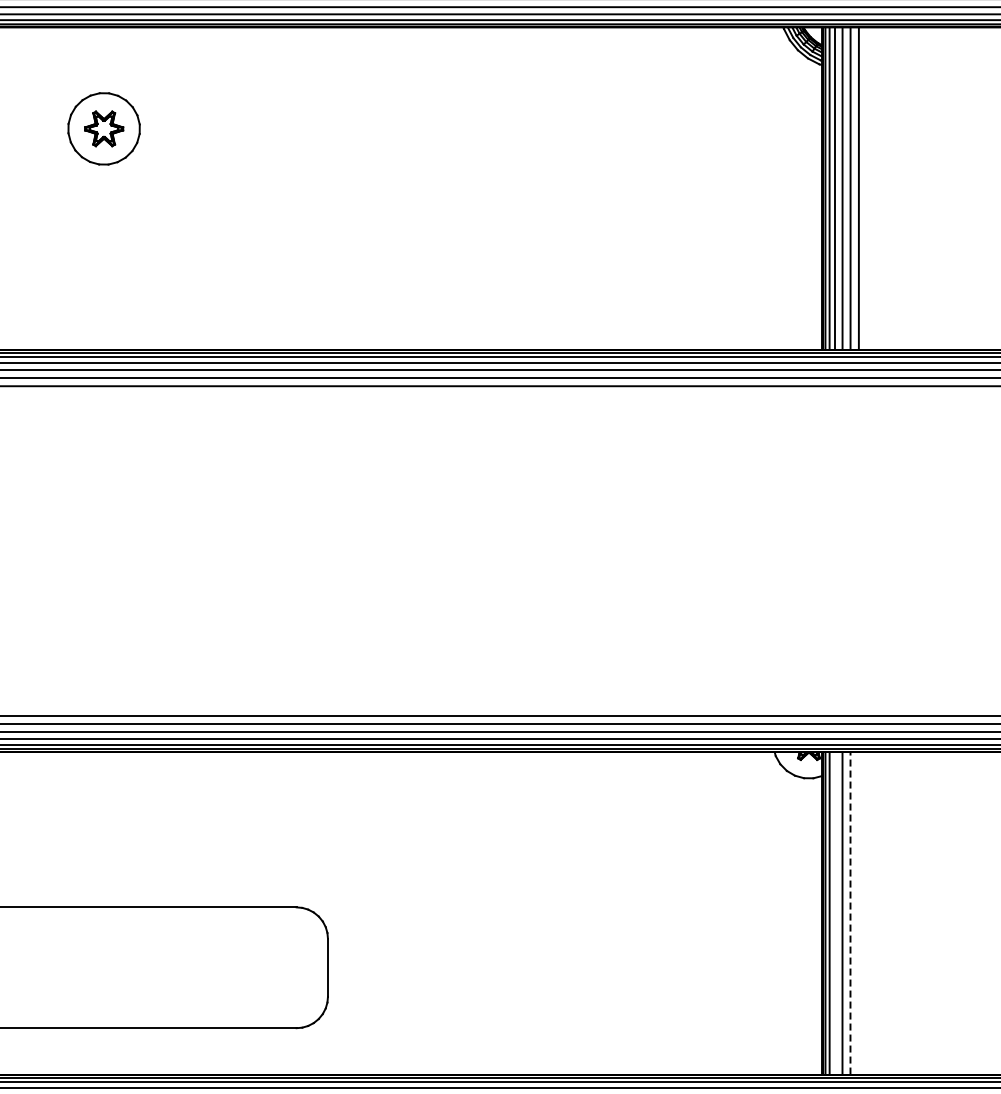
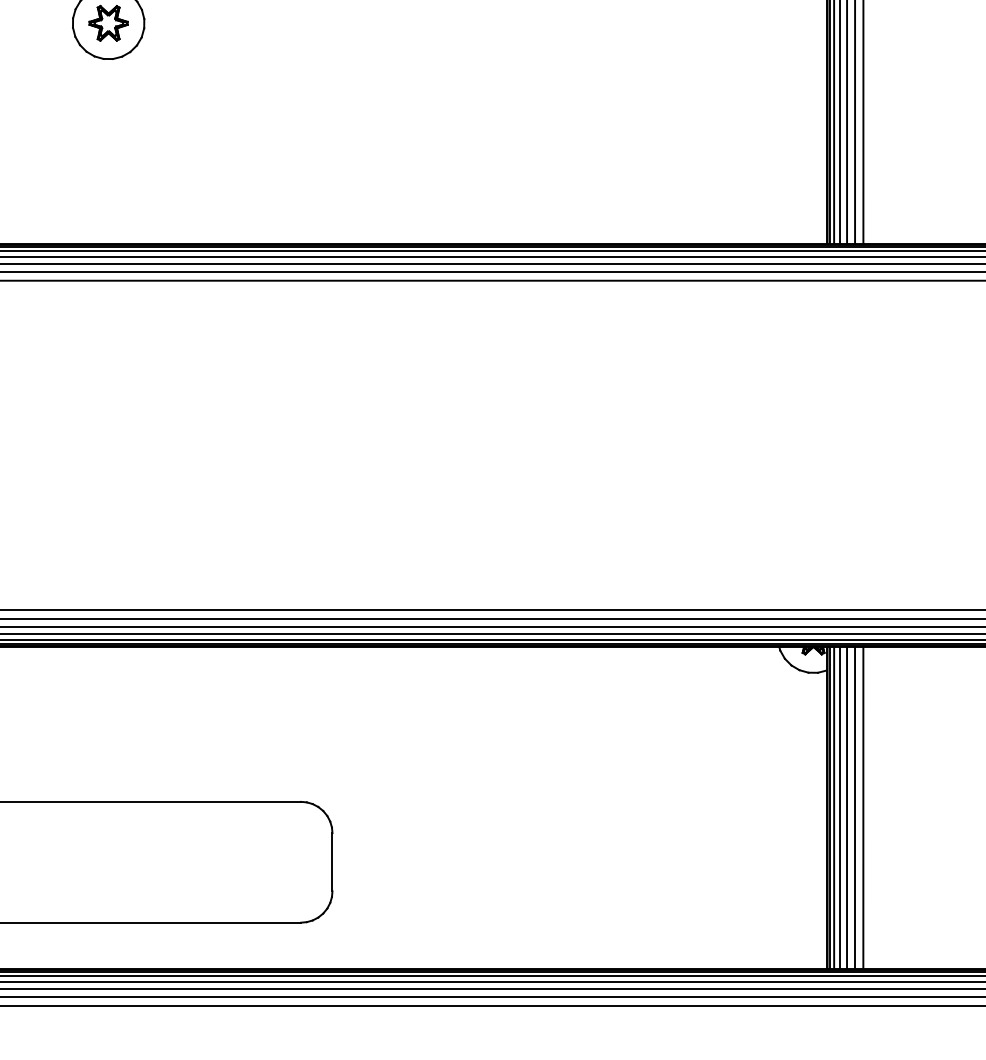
line: (850, 912) -> (855, 806), dashed -> solid
line: (835, 913) -> (840, 807), added
line: (858, 913) -> (863, 807), added

